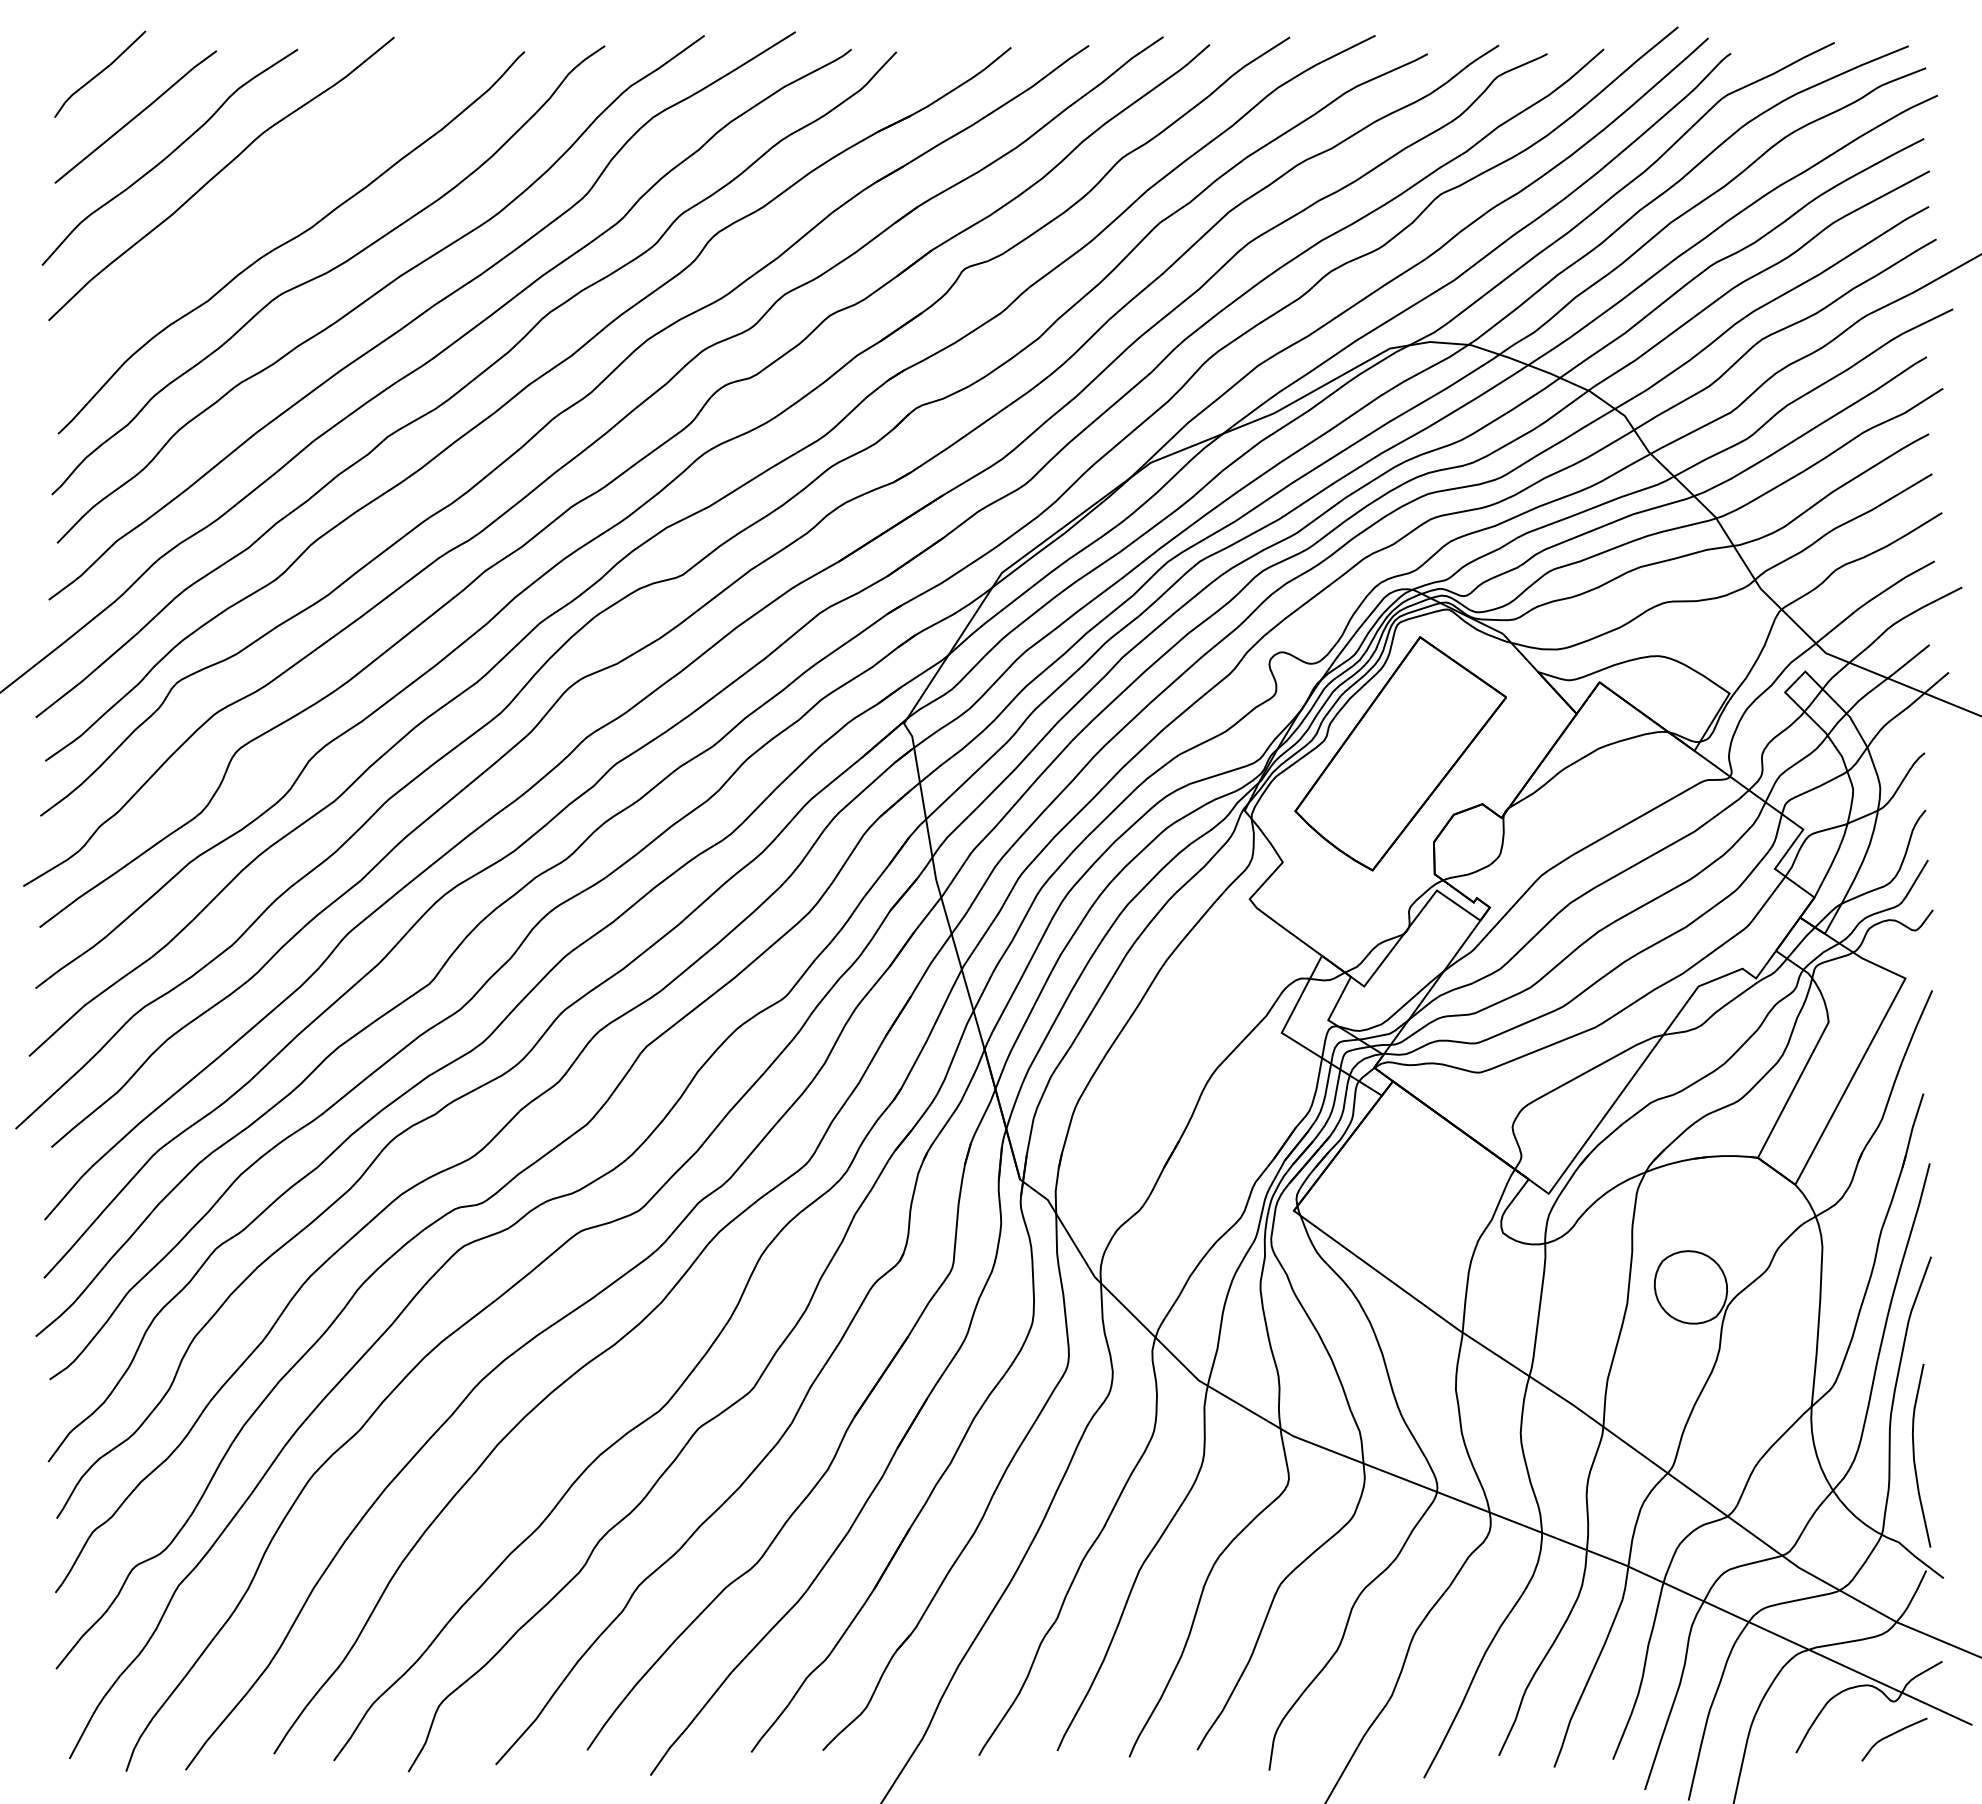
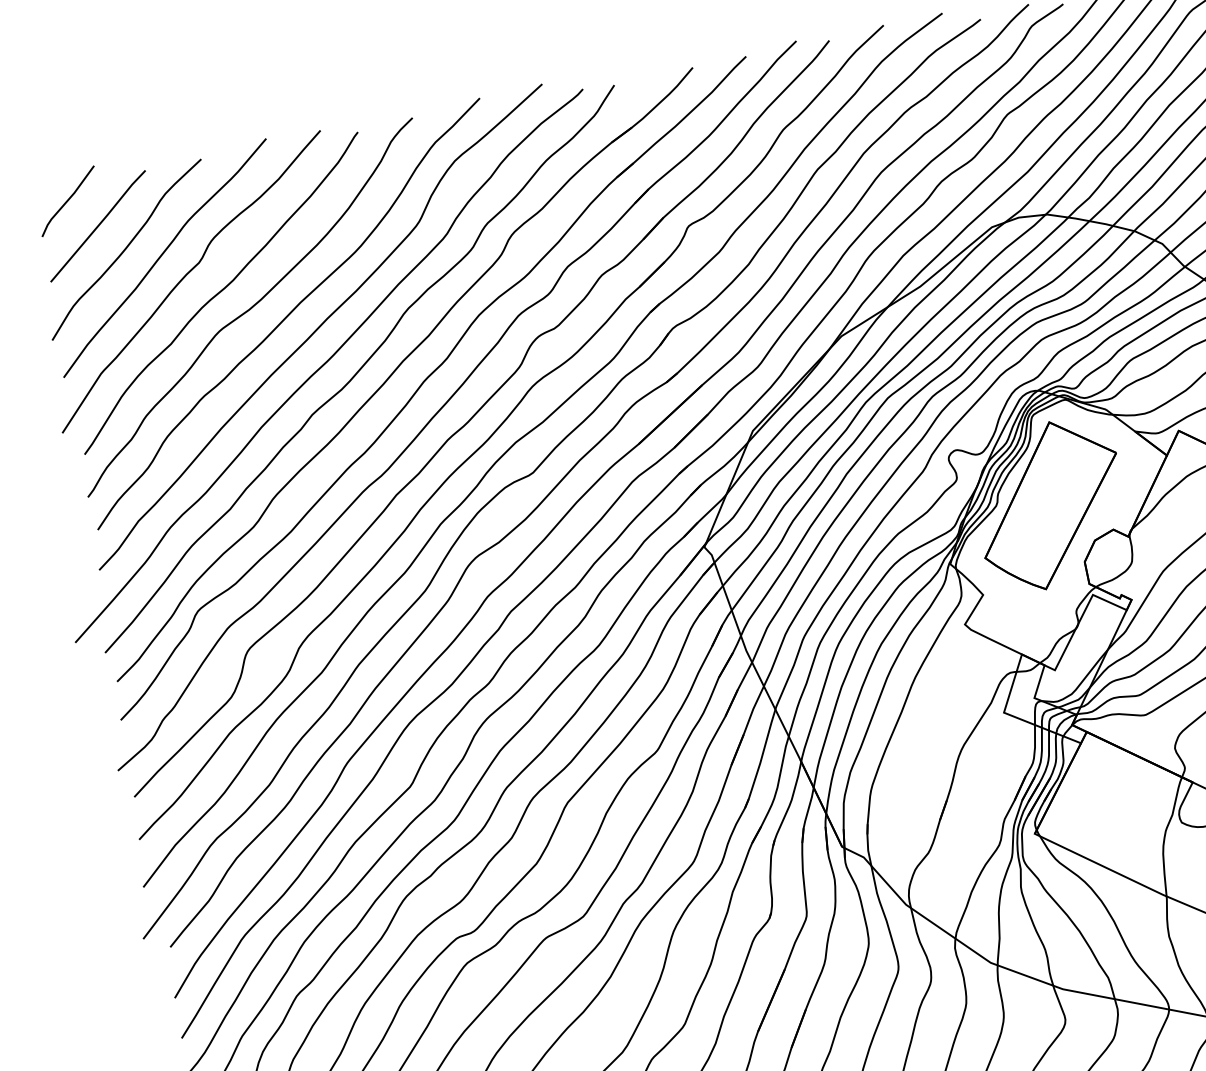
curve: (245, 210) -> (185, 276), added

